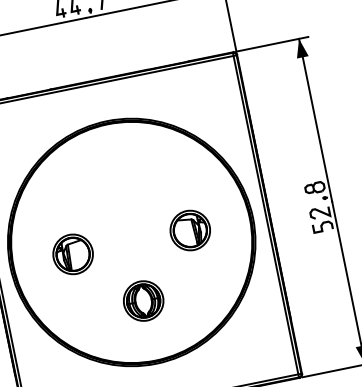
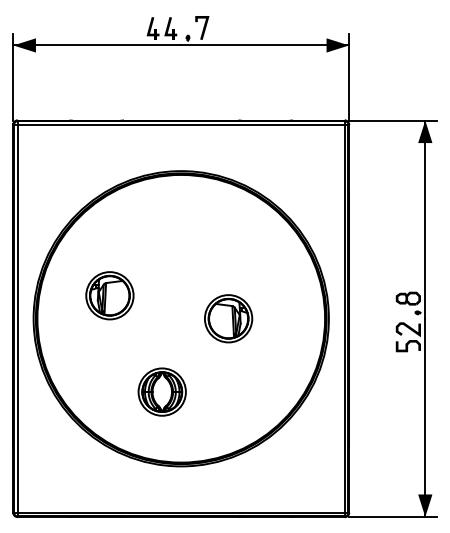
part: (190, 230) -> (228, 318), moved
part: (72, 254) -> (109, 295), moved
part: (142, 300) -> (161, 391), moved

